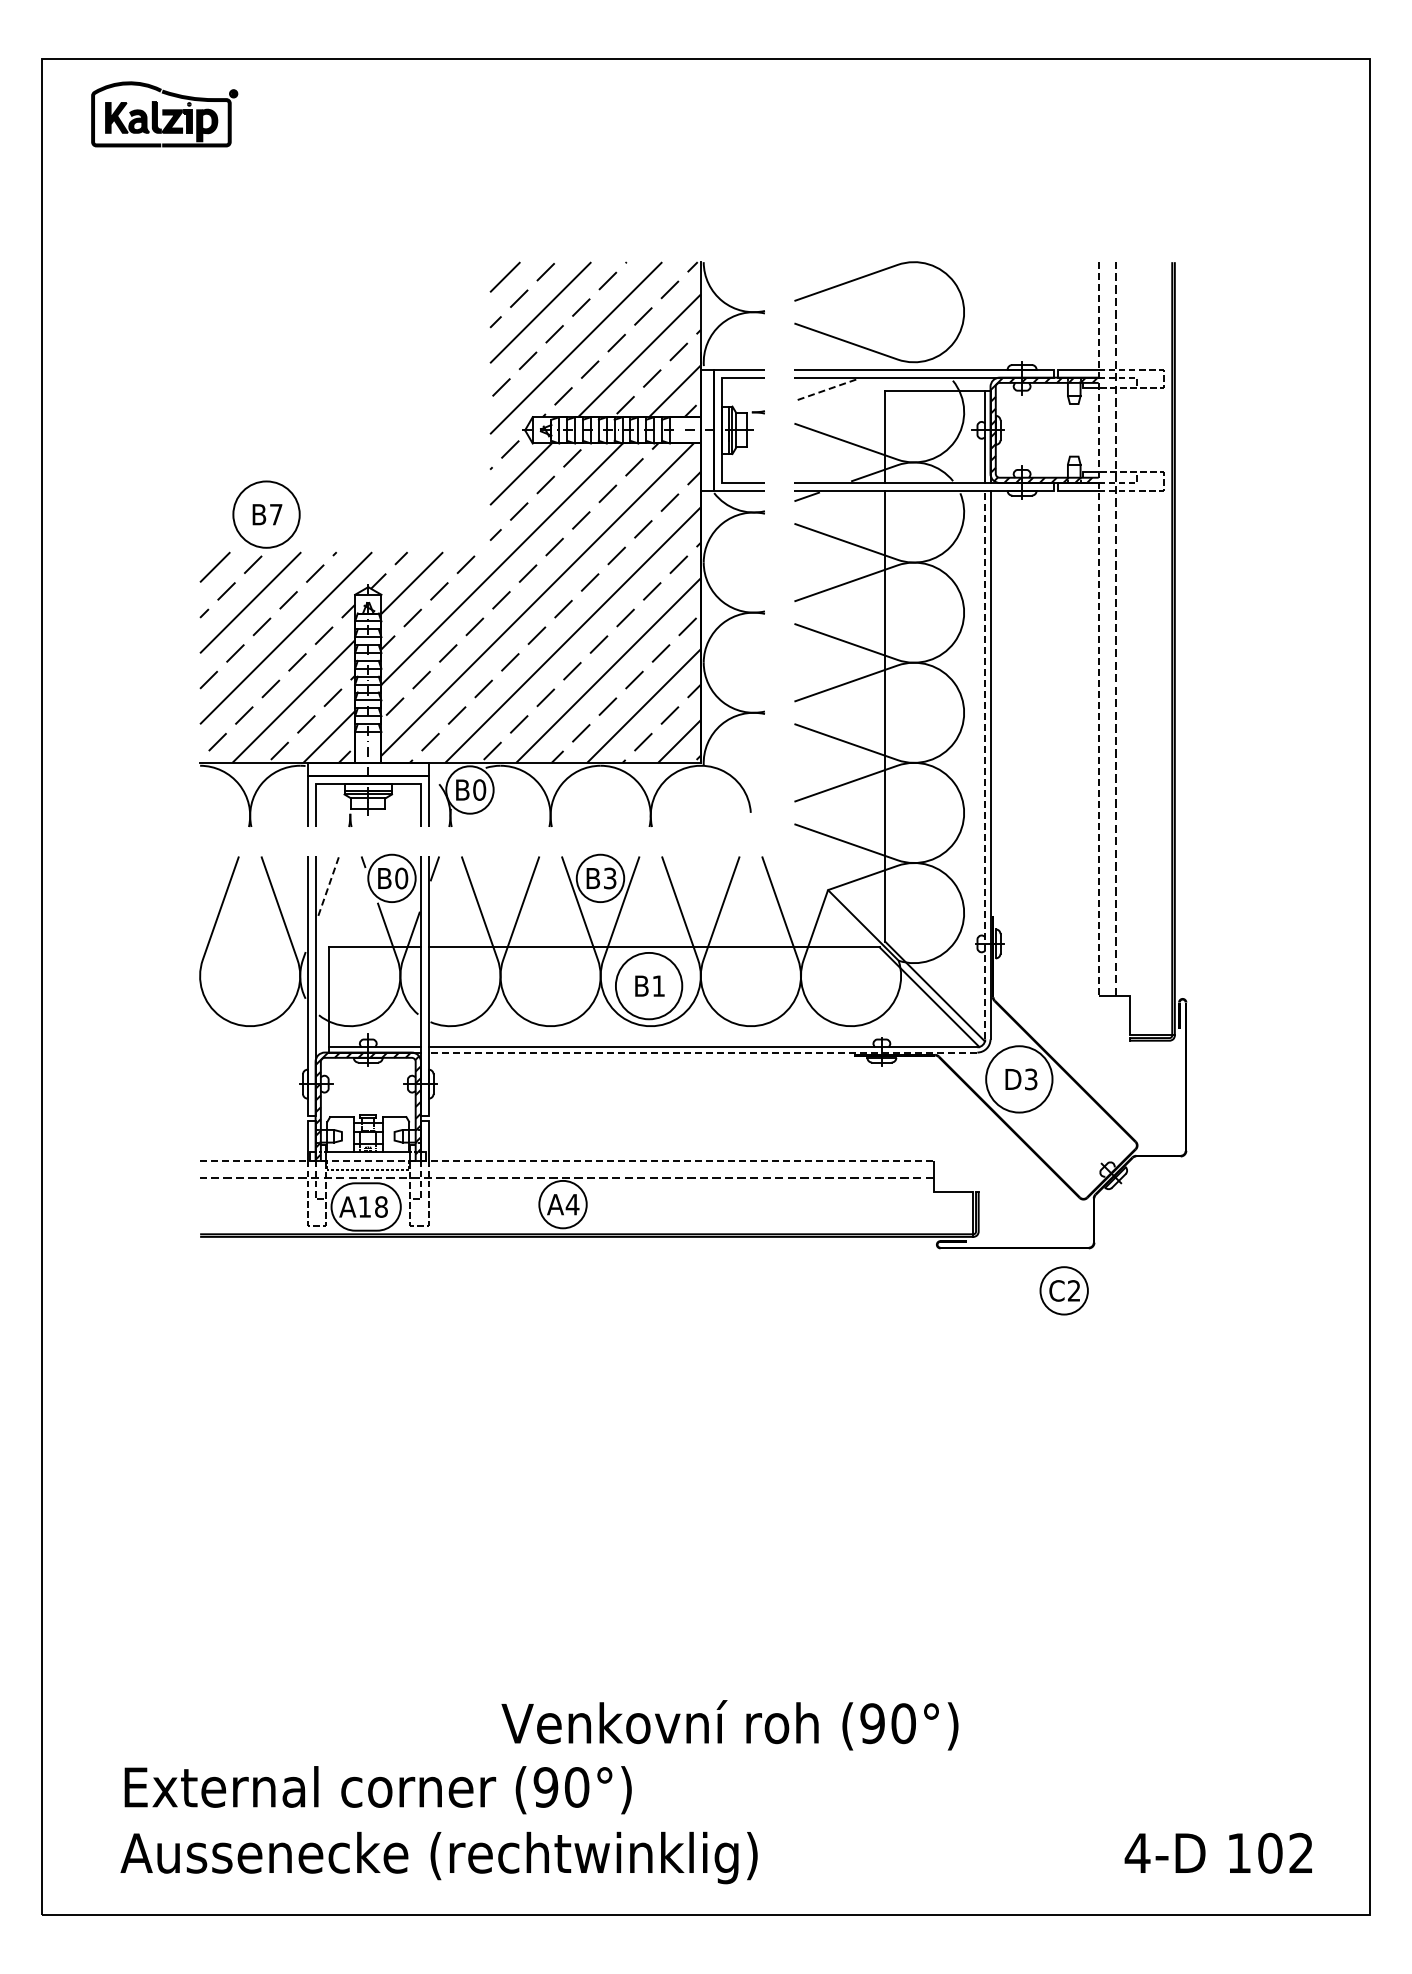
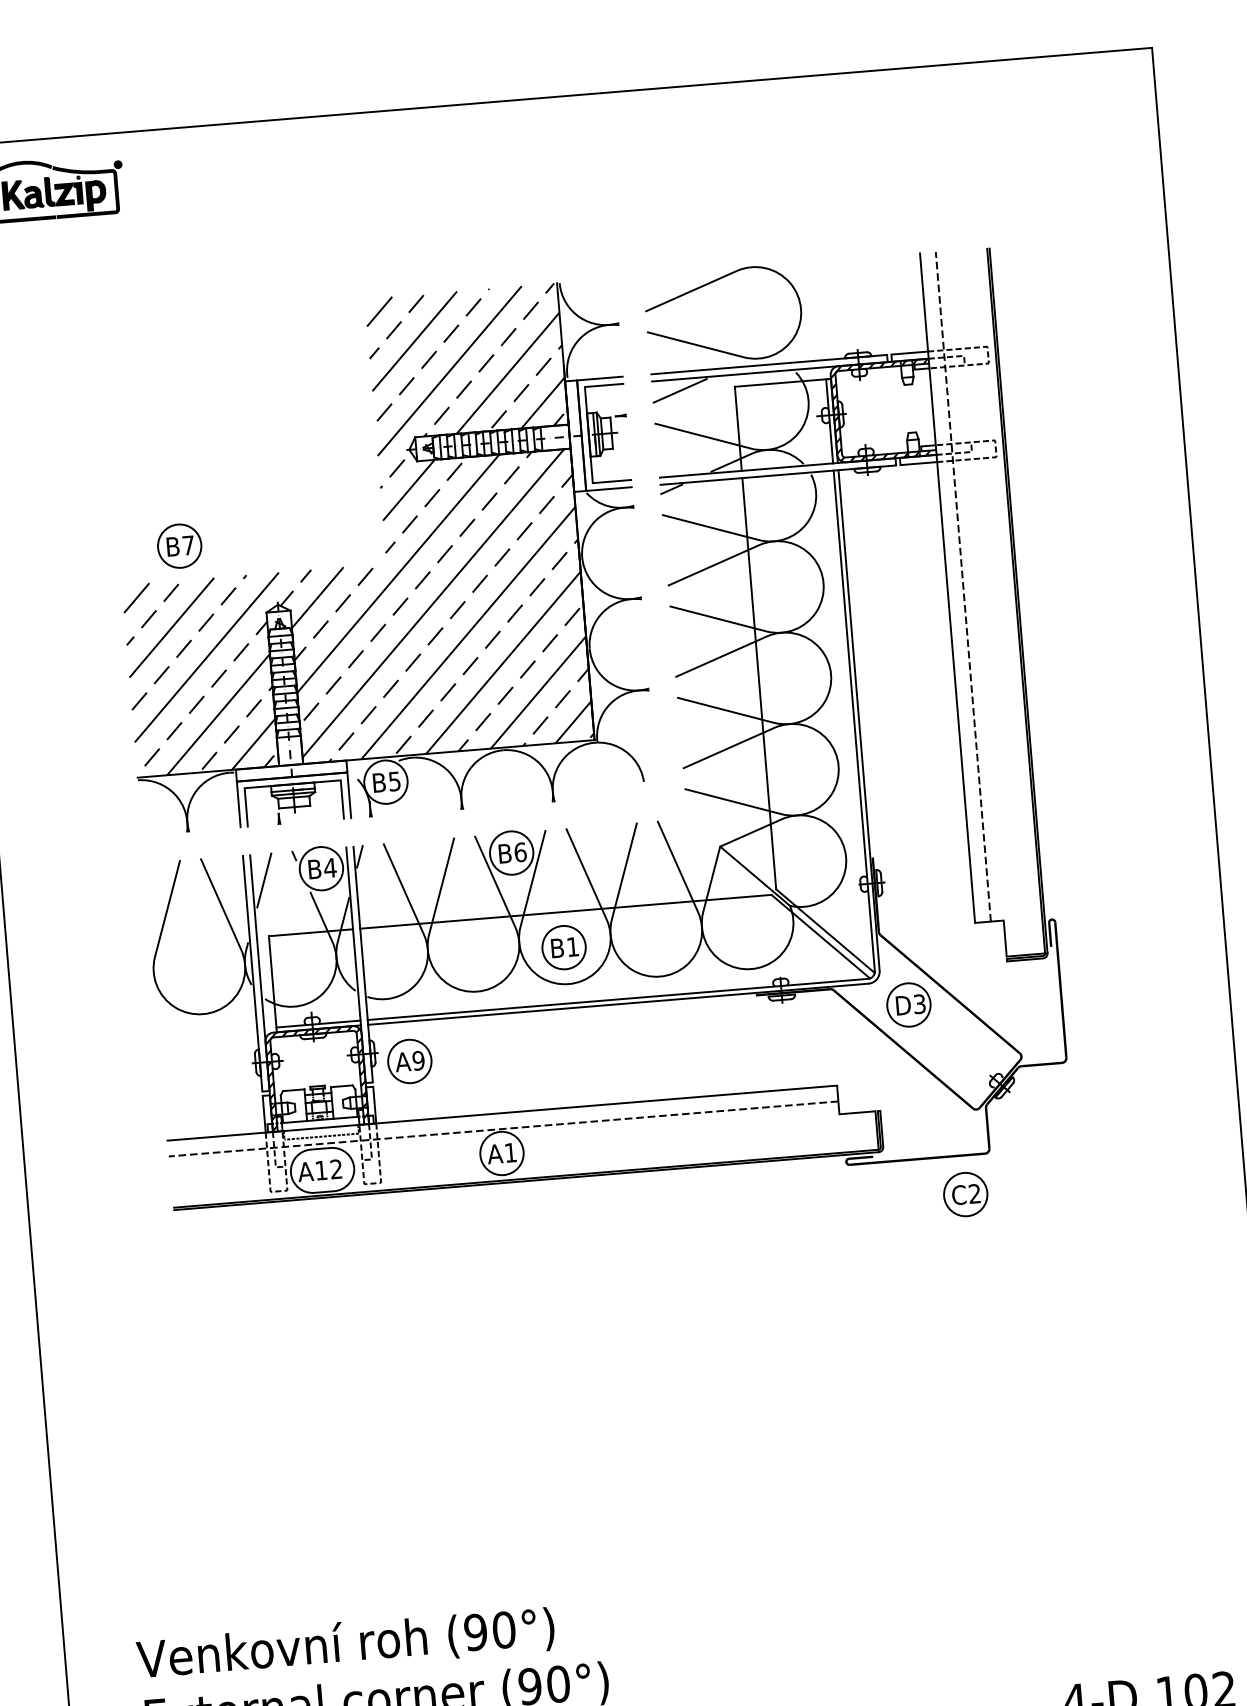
line: (825, 390) -> (680, 390), dashed -> solid
circle: (266, 514) -> (179, 546), size x0.71
line: (1098, 629) -> (947, 588), dashed -> solid
line: (985, 764) -> (854, 720), dashed -> solid
text: (479, 789) -> (394, 780), B0 -> B5
text: (401, 878) -> (330, 868), B0 -> B4
text: (609, 878) -> (519, 852), B3 -> B6
line: (328, 885) -> (264, 879), dashed -> solid
circle: (648, 985) -> (563, 947), size x0.71
line: (702, 1052) -> (617, 1004), dashed -> solid
circle: (1019, 1079) -> (909, 1005), size x0.71
part: (470, 1095) -> (409, 1060), added
line: (567, 1160) -> (502, 1112), dashed -> solid
text: (572, 1204) -> (510, 1152), A4 -> A1
text: (381, 1206) -> (336, 1168), A18 -> A12
text: (729, 1725) -> (345, 1644), moved

